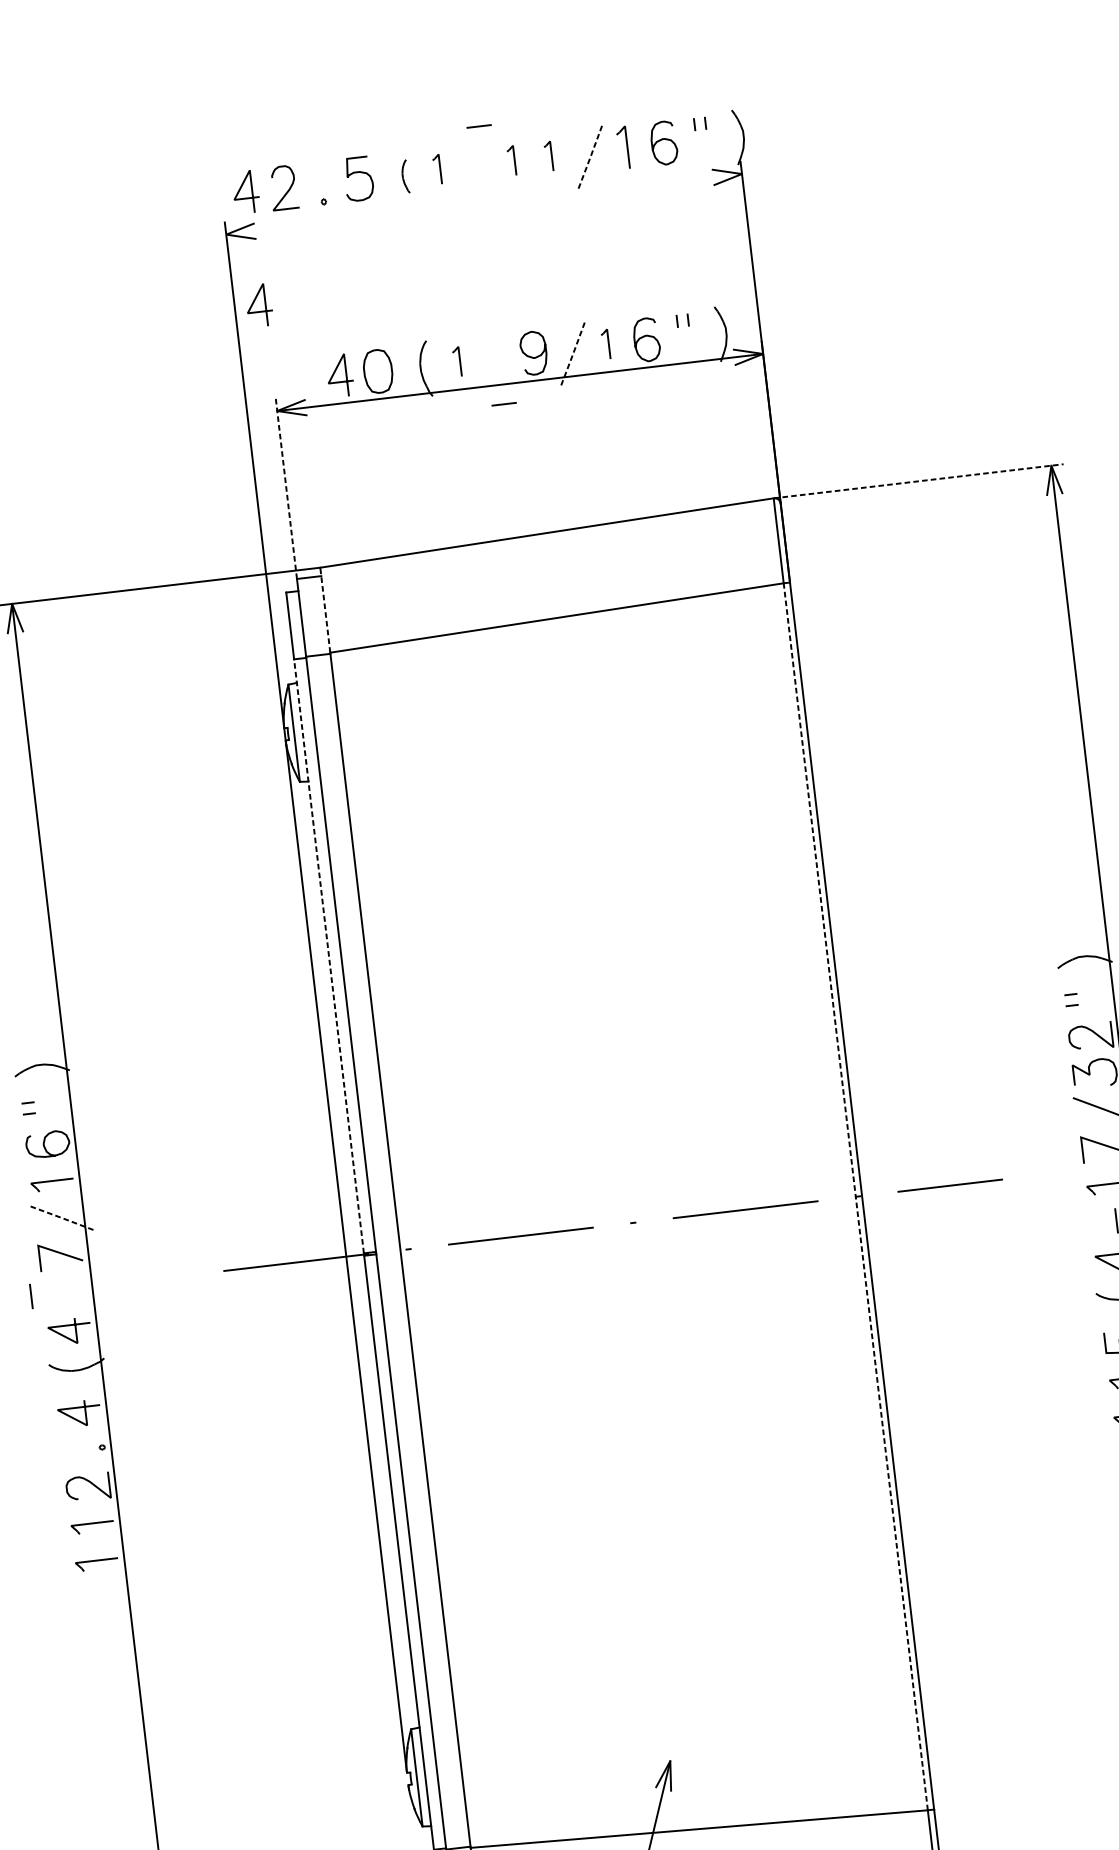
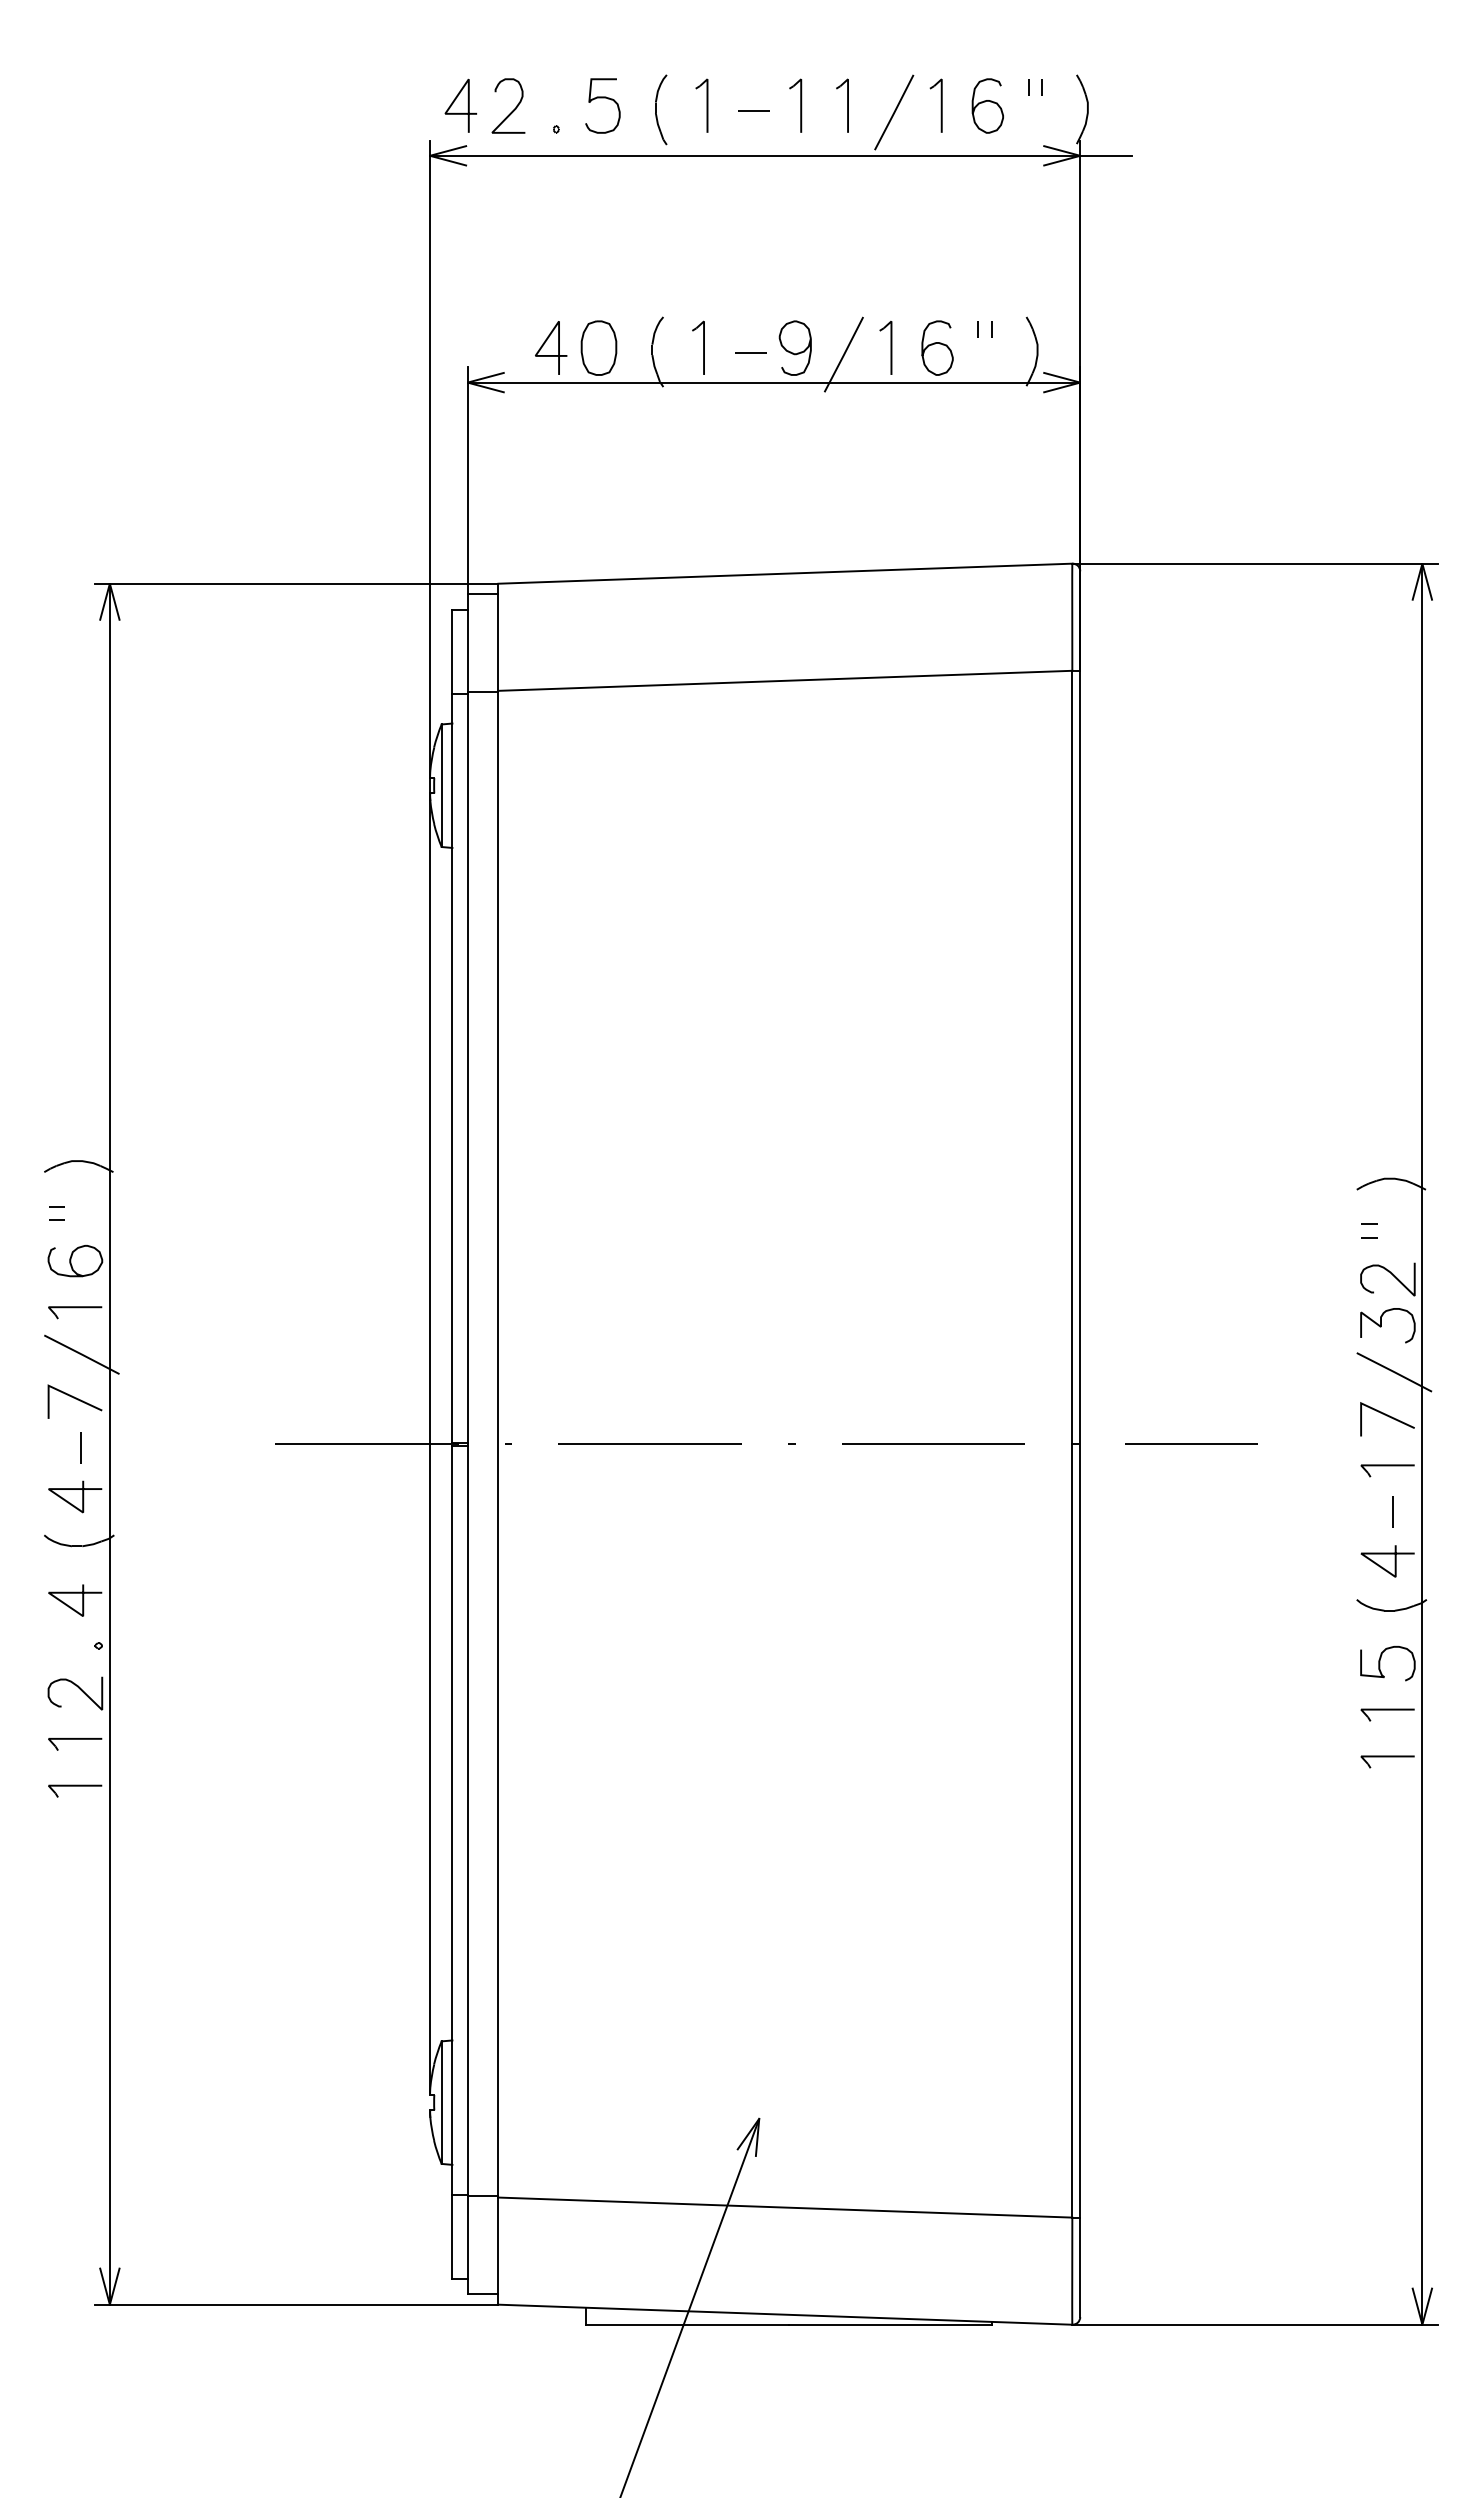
line: (478, 125) -> (753, 110), moved
part: (548, 156) -> (842, 105), size x1.43
line: (590, 156) -> (894, 112), dashed -> solid
part: (511, 160) -> (795, 105), size x1.43
part: (436, 169) -> (701, 105), size x1.43
part: (405, 176) -> (661, 109), size x1.67
line: (505, 201) -> (781, 155), added
line: (253, 303) -> (454, 245), removed
part: (605, 344) -> (885, 347), size x1.43
line: (572, 354) -> (843, 355), dashed -> solid
part: (457, 361) -> (698, 347), size x1.43
line: (503, 403) -> (750, 352), moved
line: (919, 481) -> (1255, 563), dashed -> solid
line: (286, 488) -> (467, 480), dashed -> solid
line: (325, 610) -> (498, 637), dashed -> solid
line: (329, 955) -> (452, 1067), dashed -> solid
line: (855, 1196) -> (1072, 1443), dashed -> solid
line: (62, 1217) -> (82, 1354), dashed -> solid
line: (31, 1296) -> (80, 1447), moved

